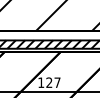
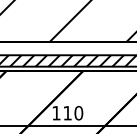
text: (53, 82) -> (73, 112), 127 -> 110

